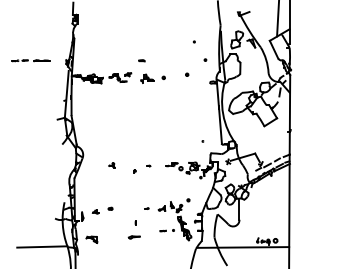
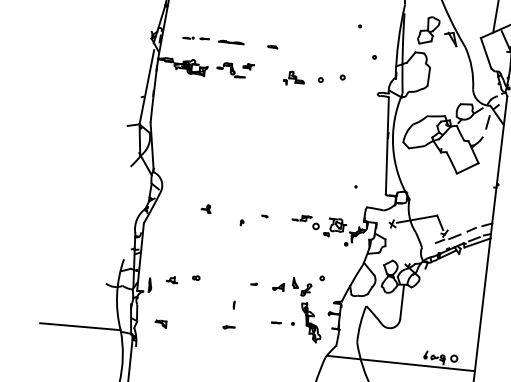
part: (30, 60) -> (213, 39), moved
part: (152, 78) -> (302, 79), moved
part: (133, 236) -> (227, 326), size x0.62
part: (91, 239) -> (160, 323), size x0.62

